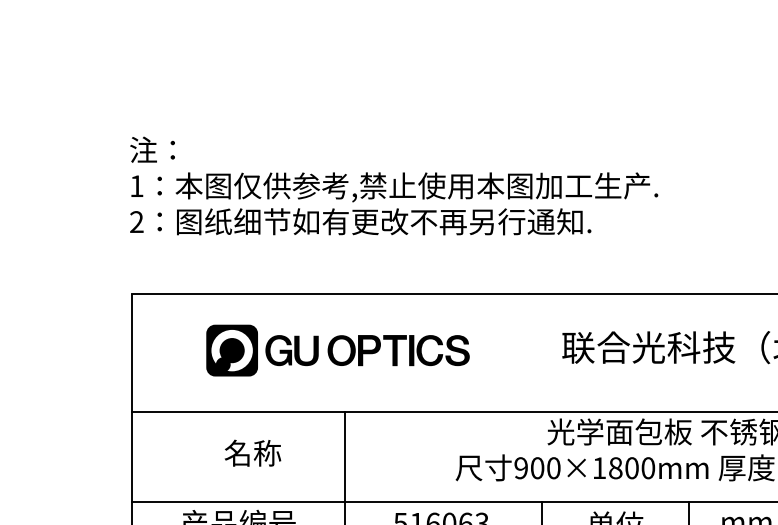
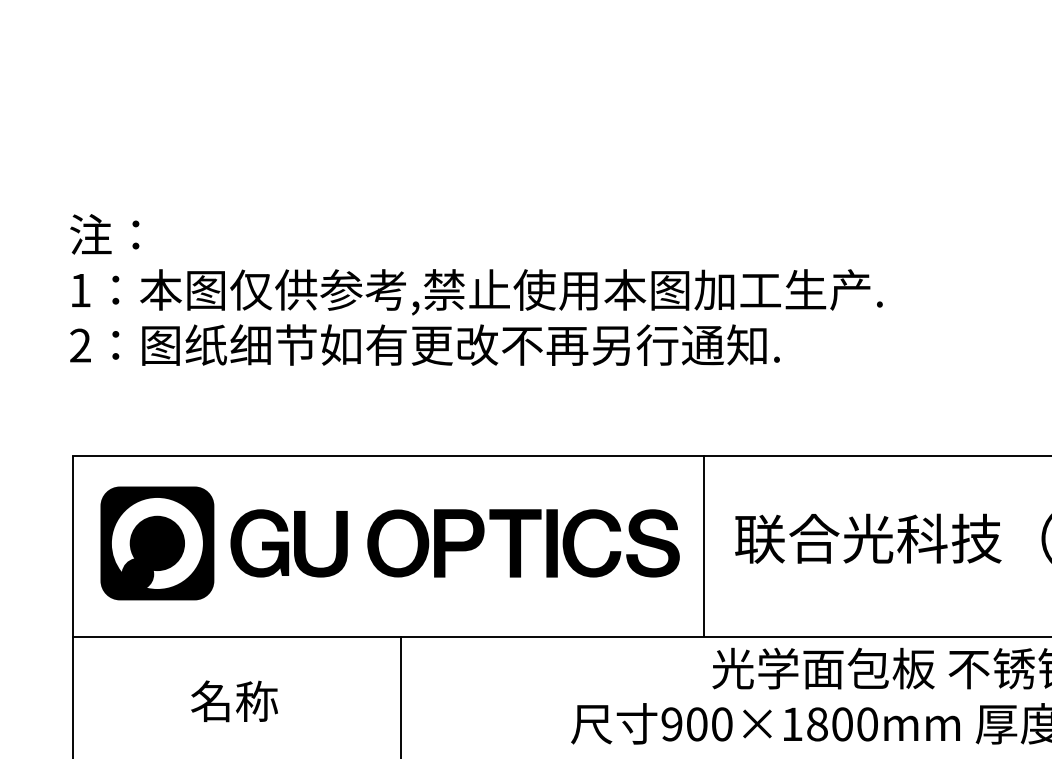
part: (337, 350) -> (389, 543), size x1.43
line: (541, 352) -> (703, 546), added
text: (252, 452) -> (233, 700), moved

